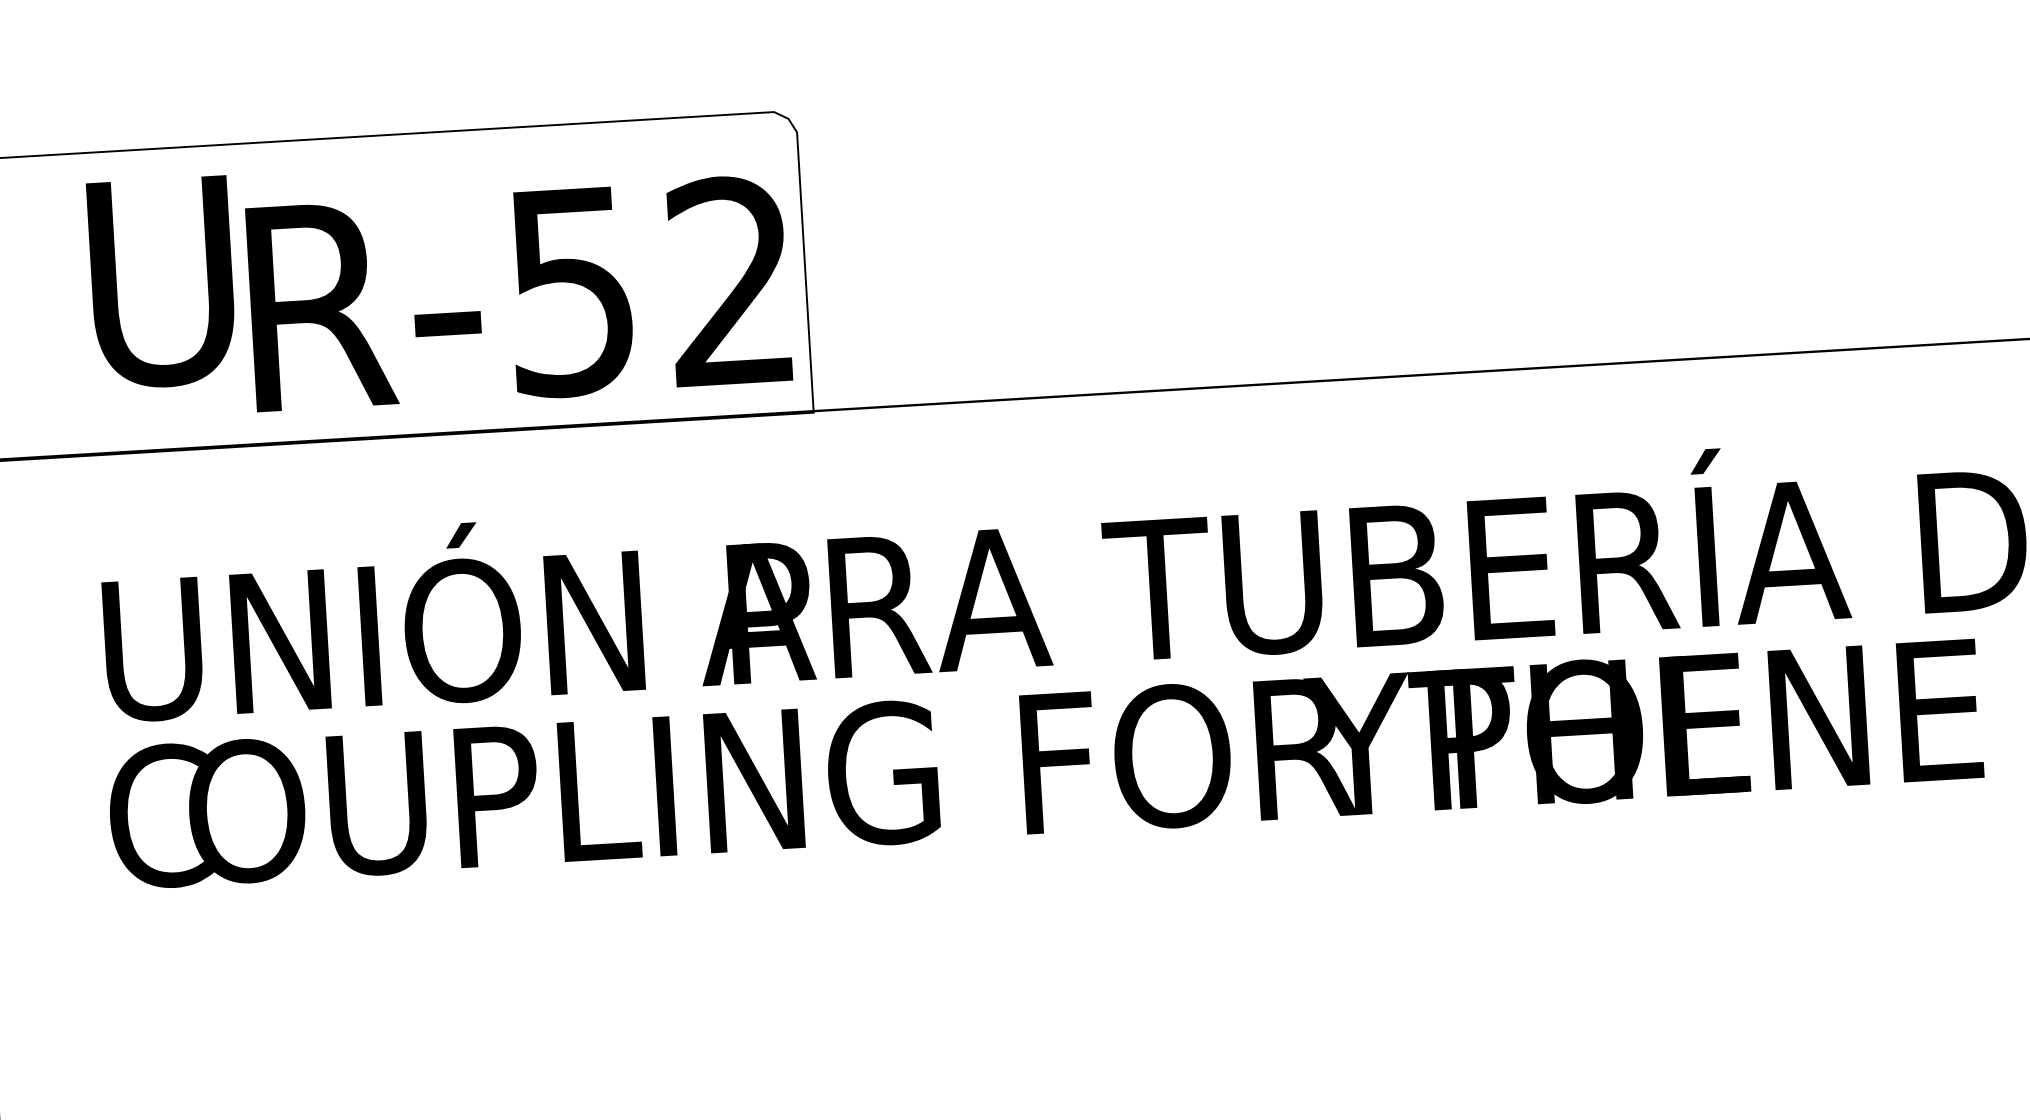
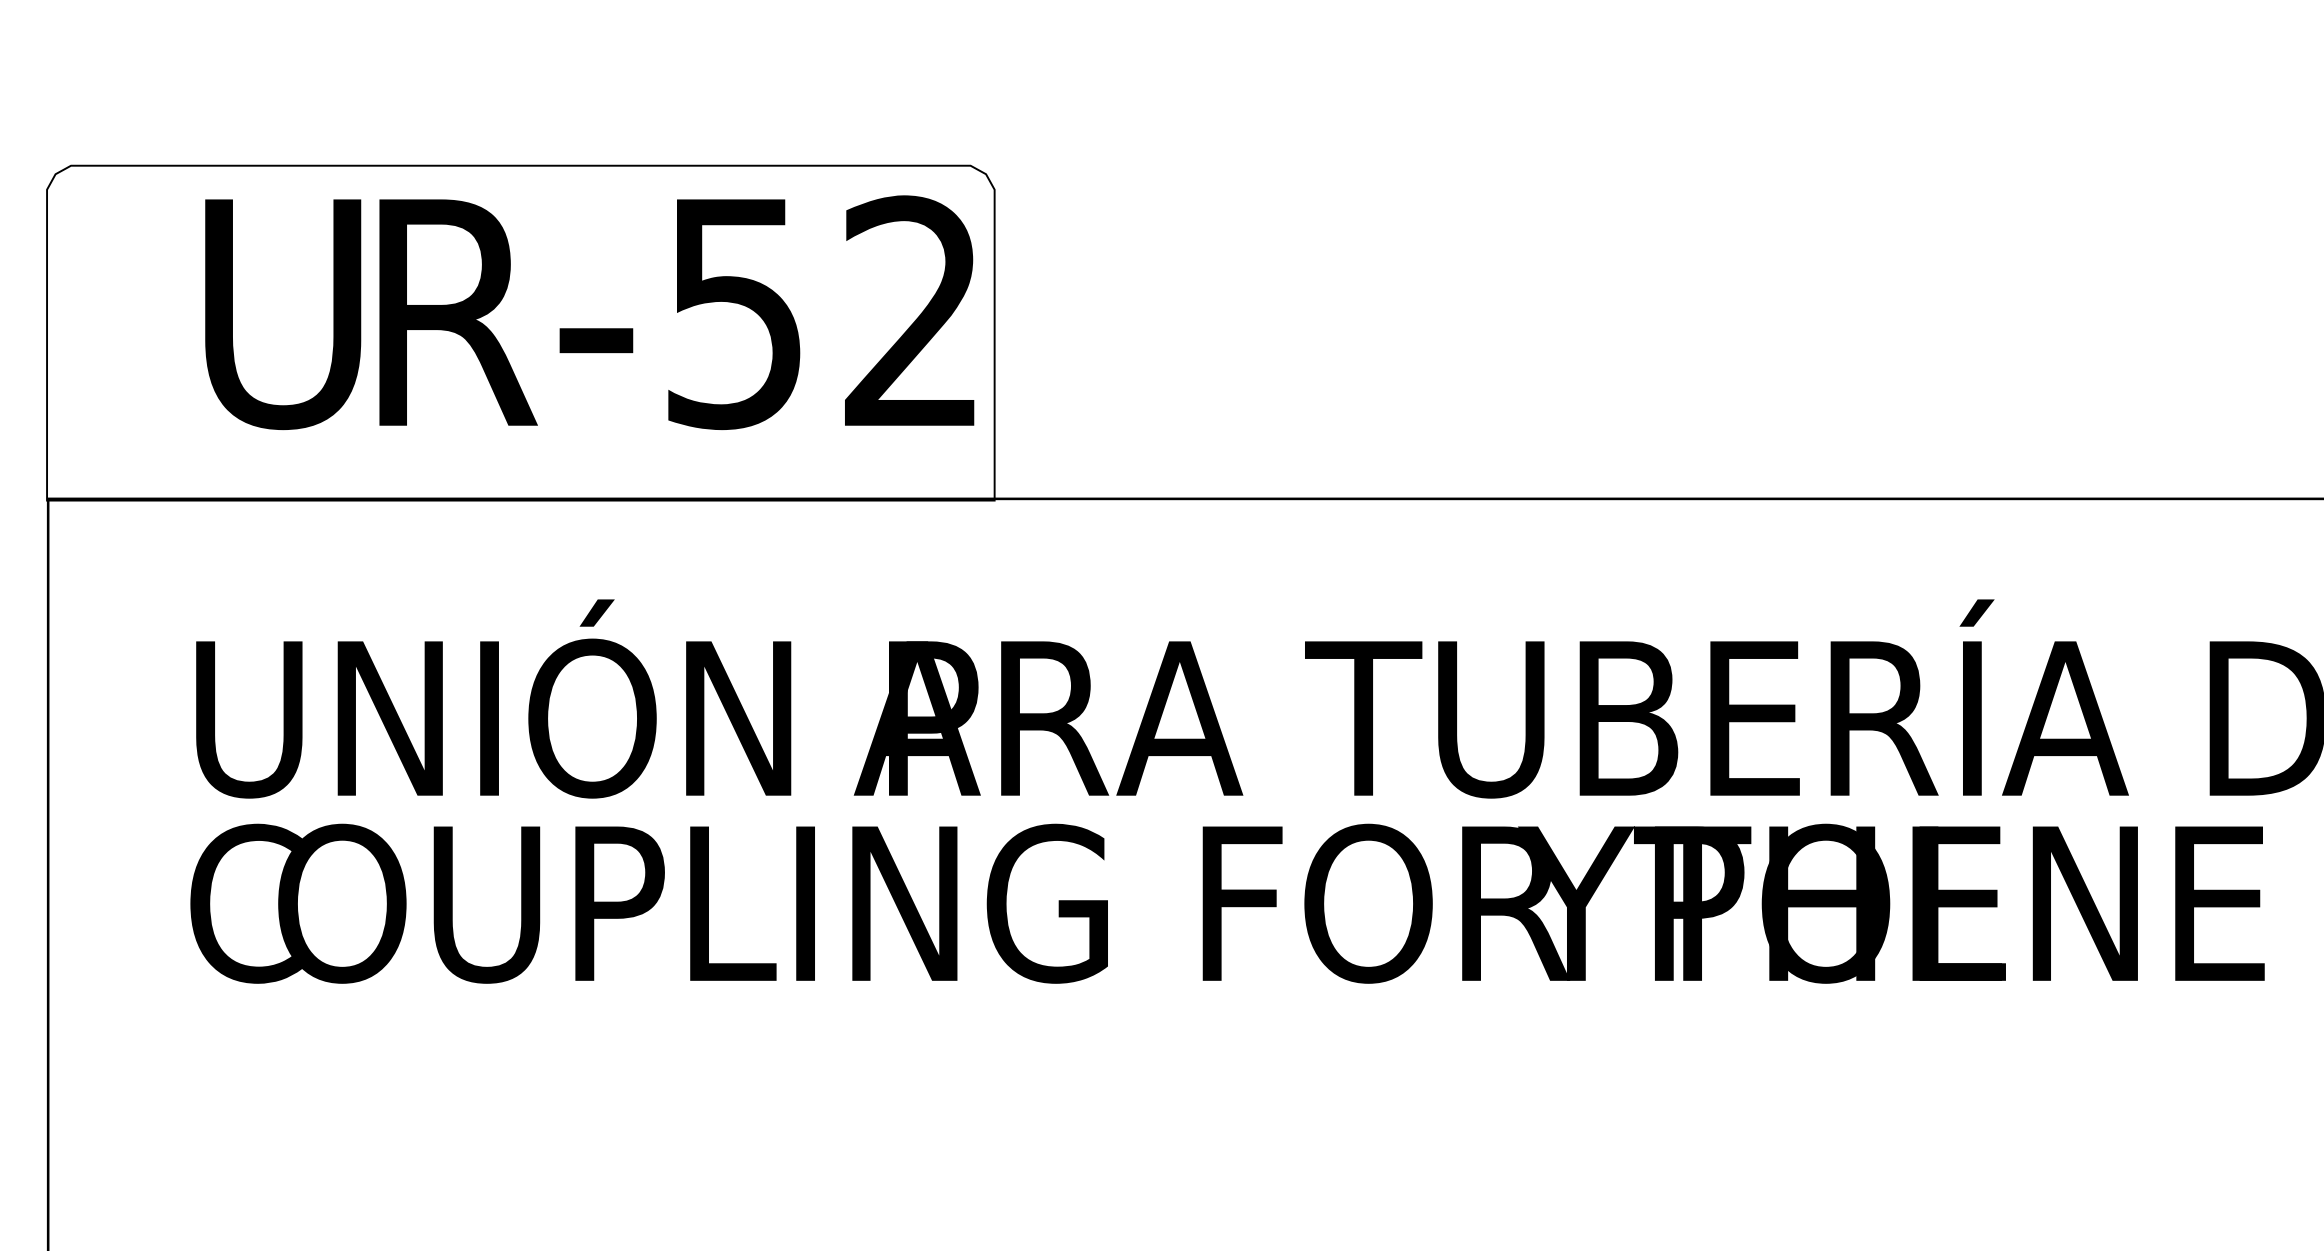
text: (518, 294) -> (676, 312), moved

